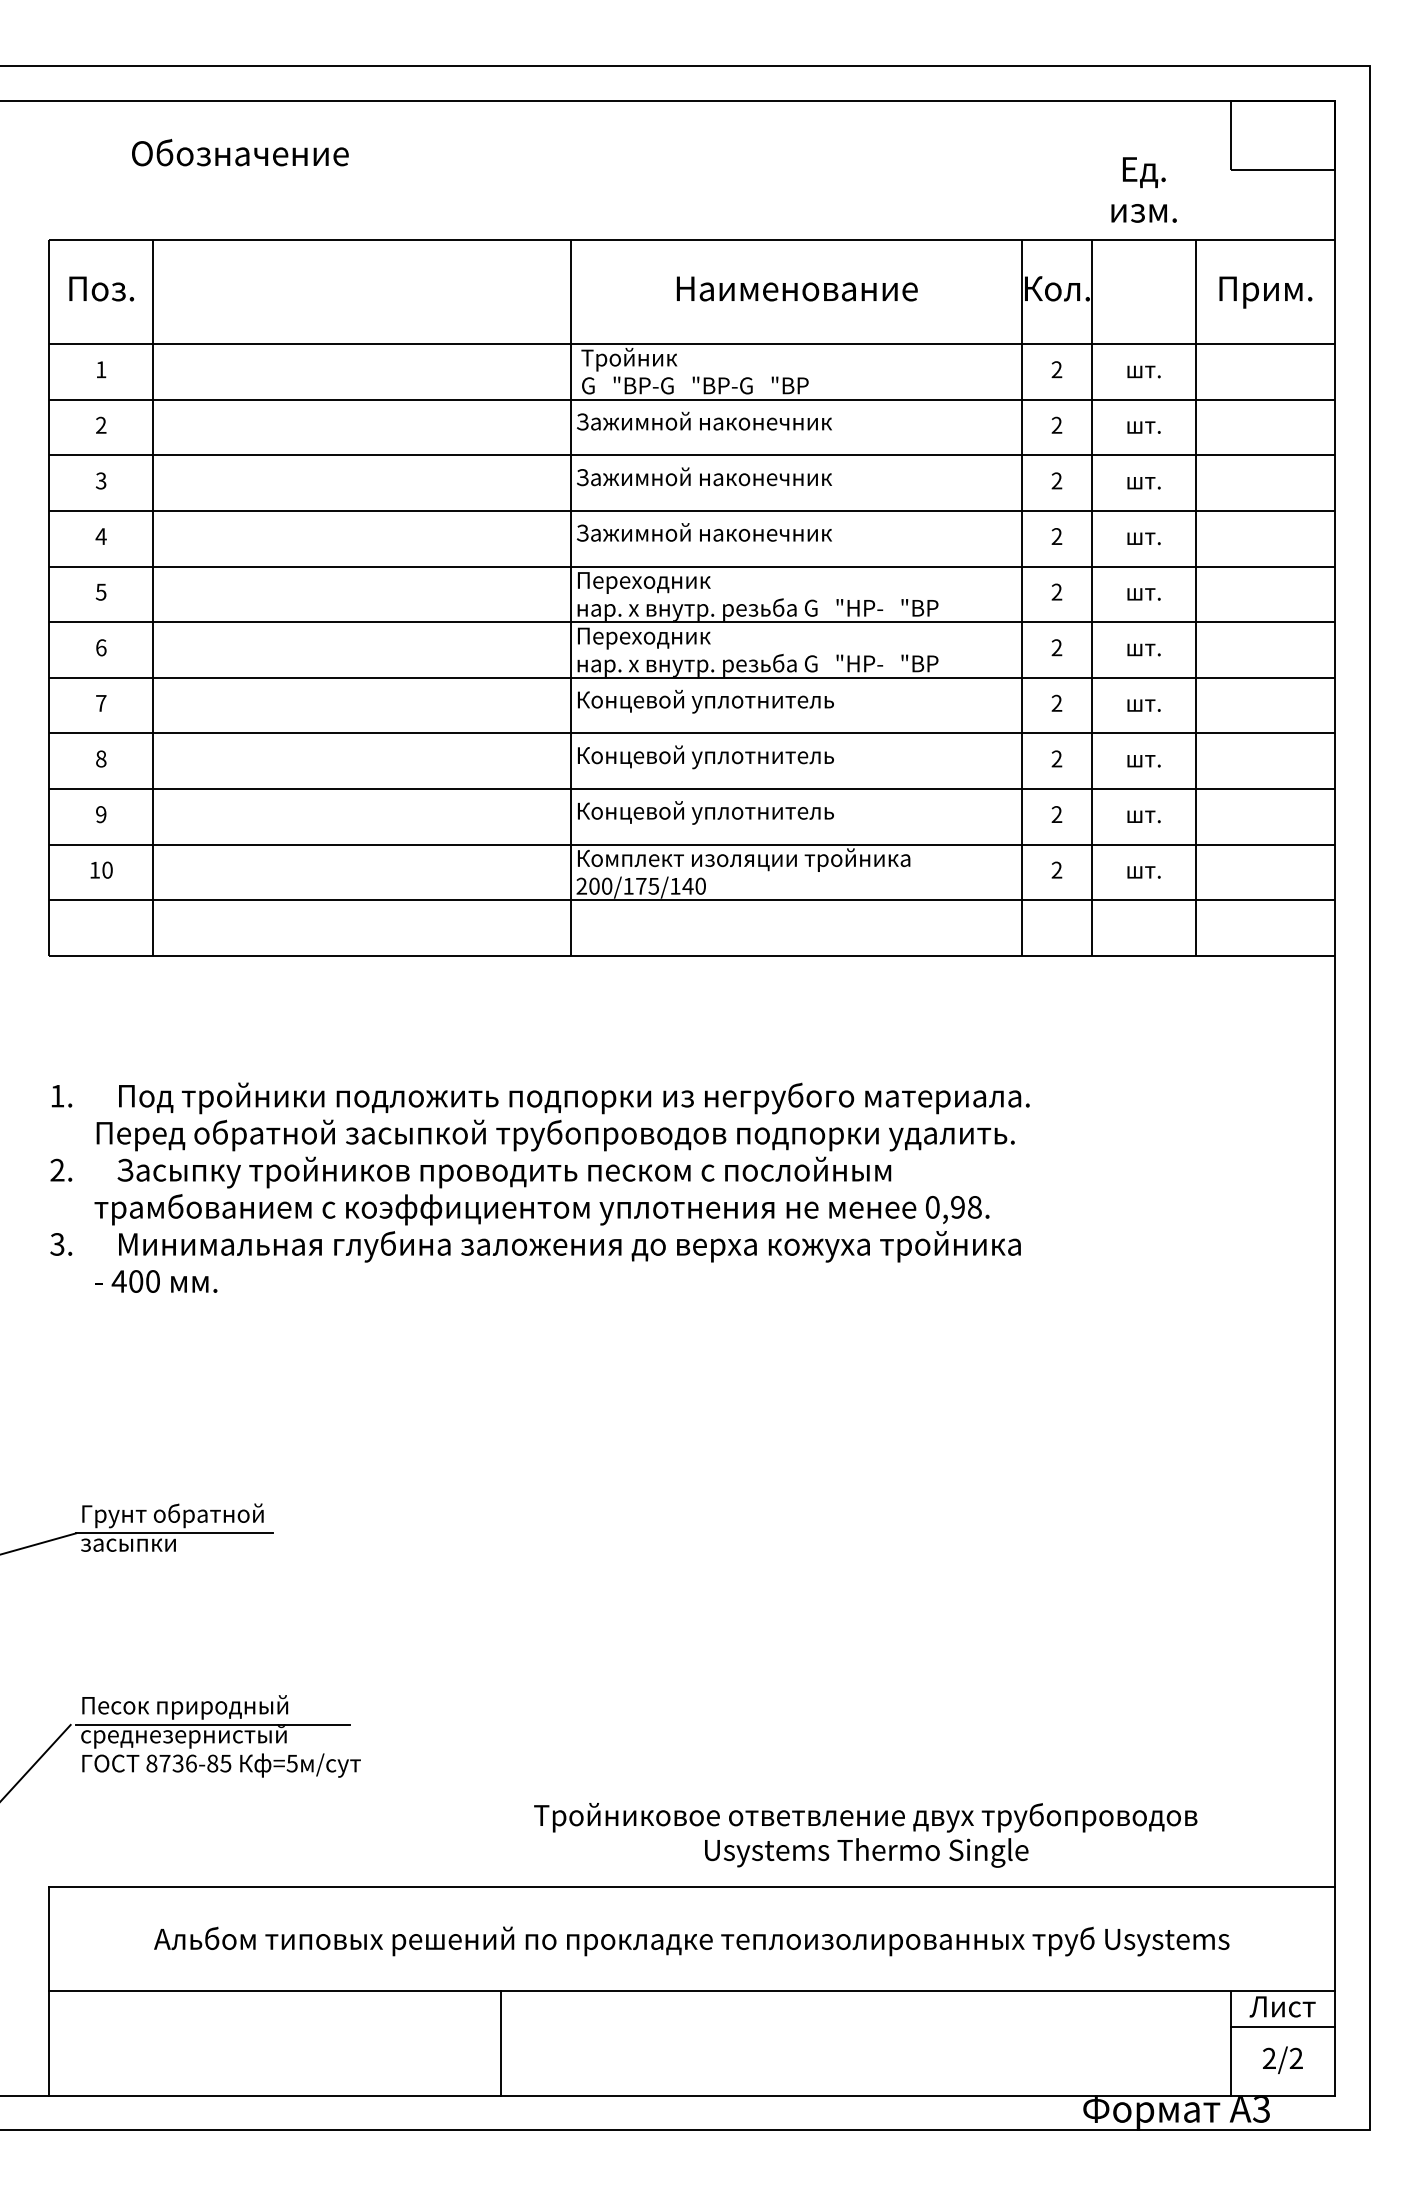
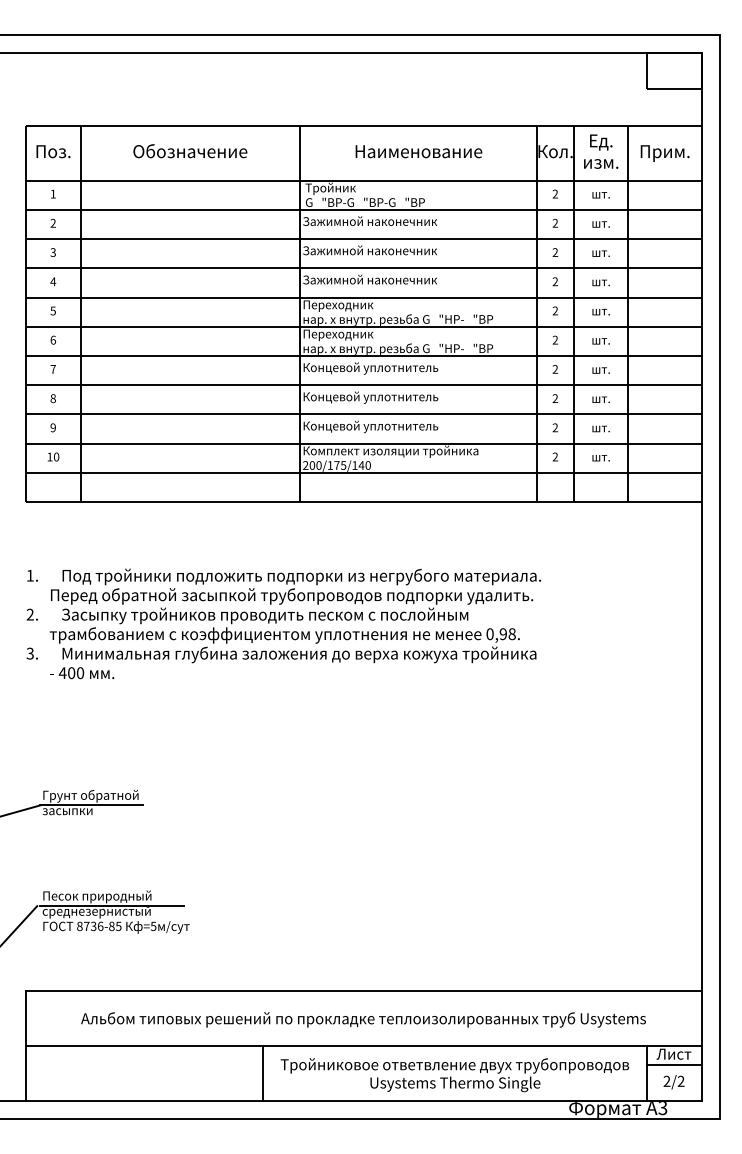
text: (240, 153) -> (190, 151), moved
text: (1144, 189) -> (601, 151), moved
text: (864, 1836) -> (454, 1075), moved

